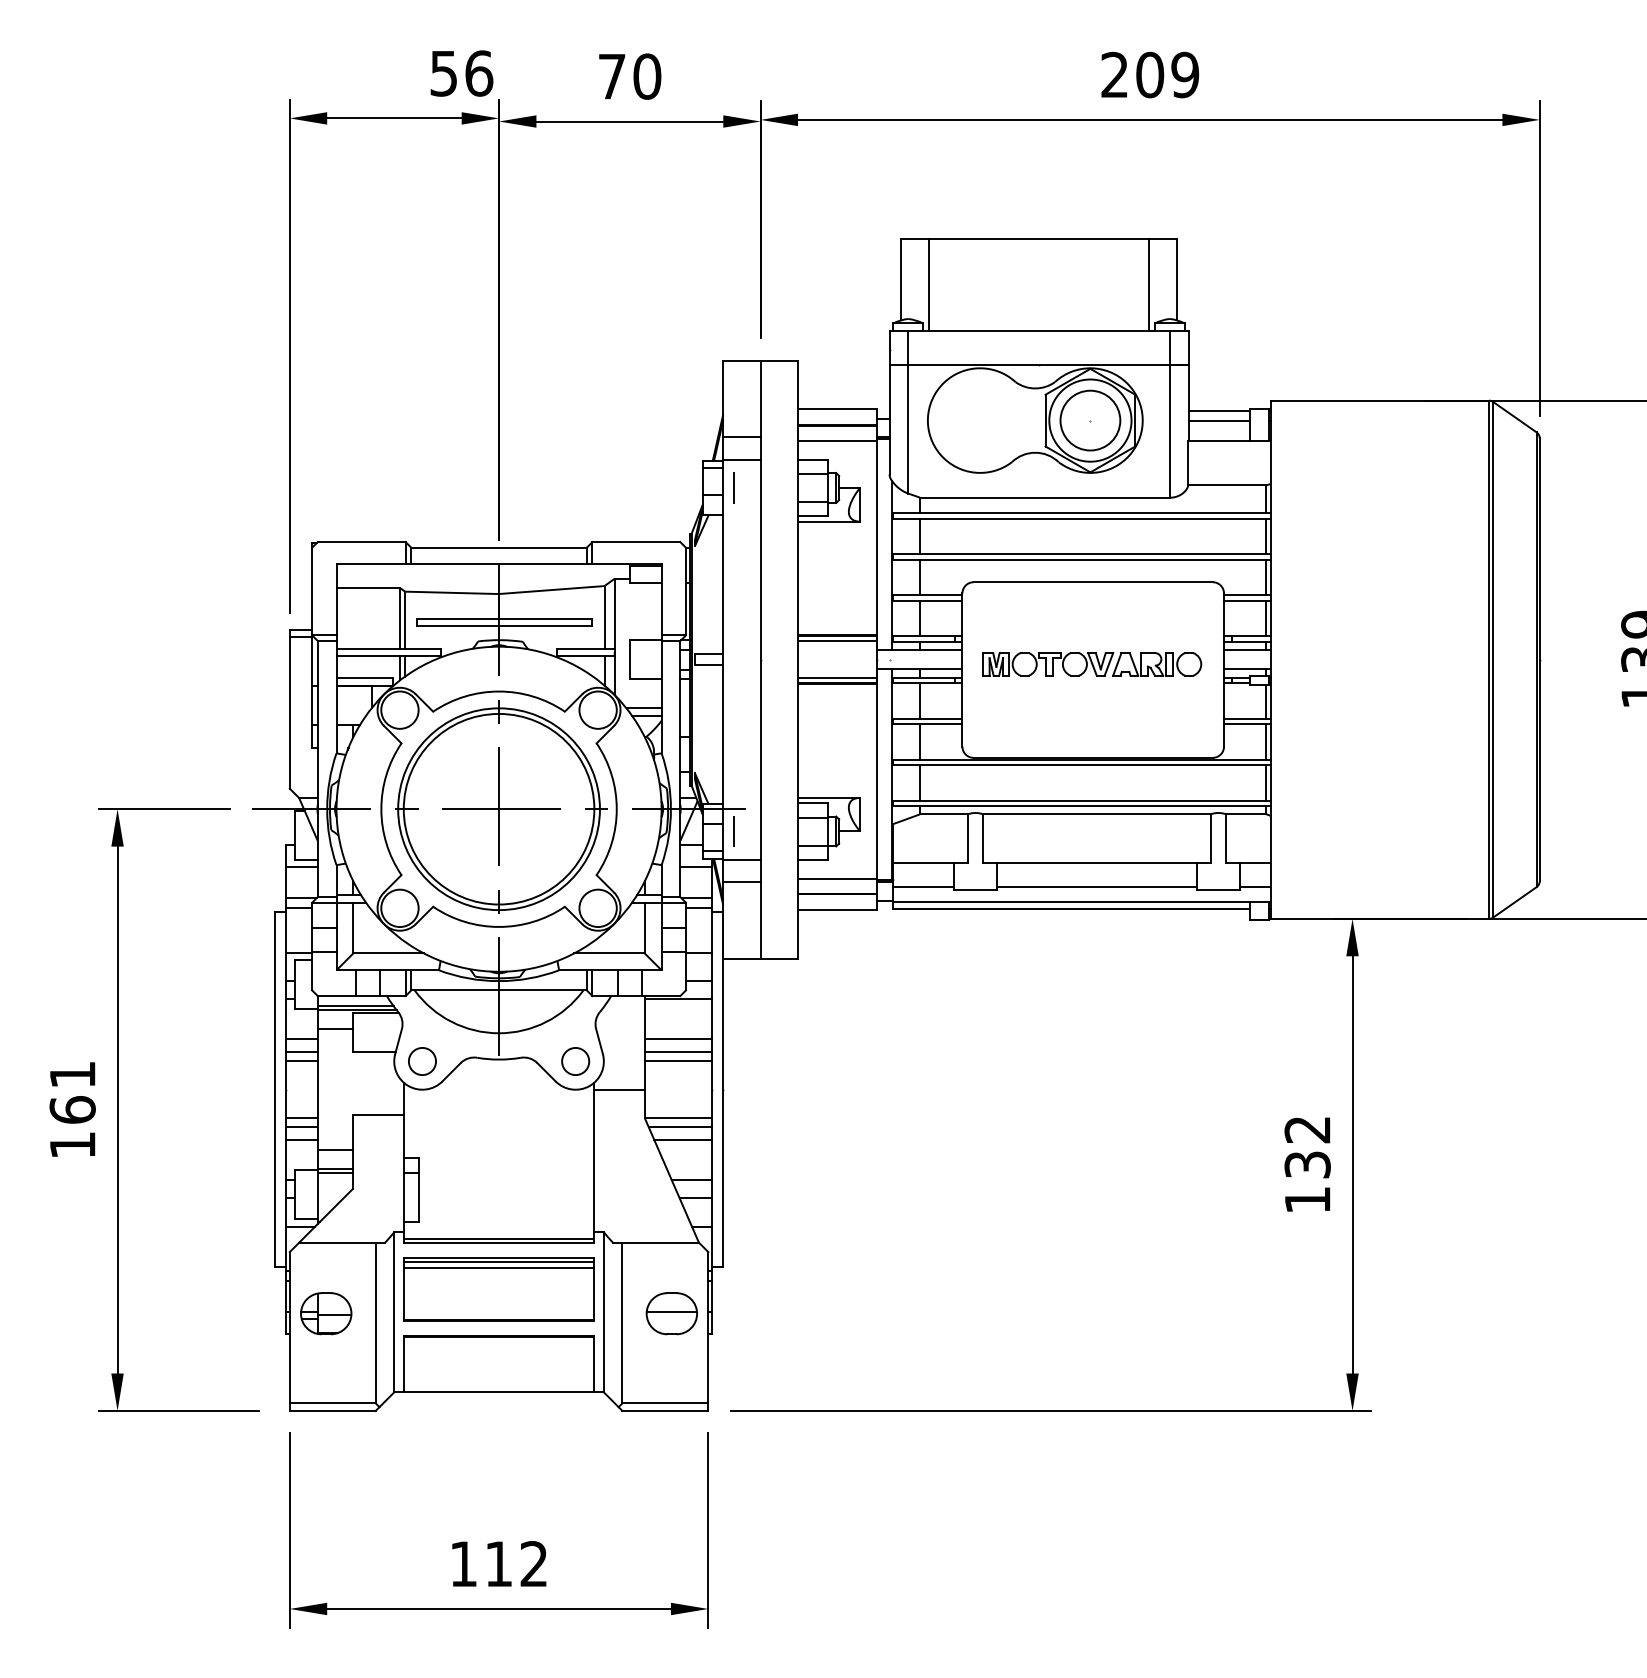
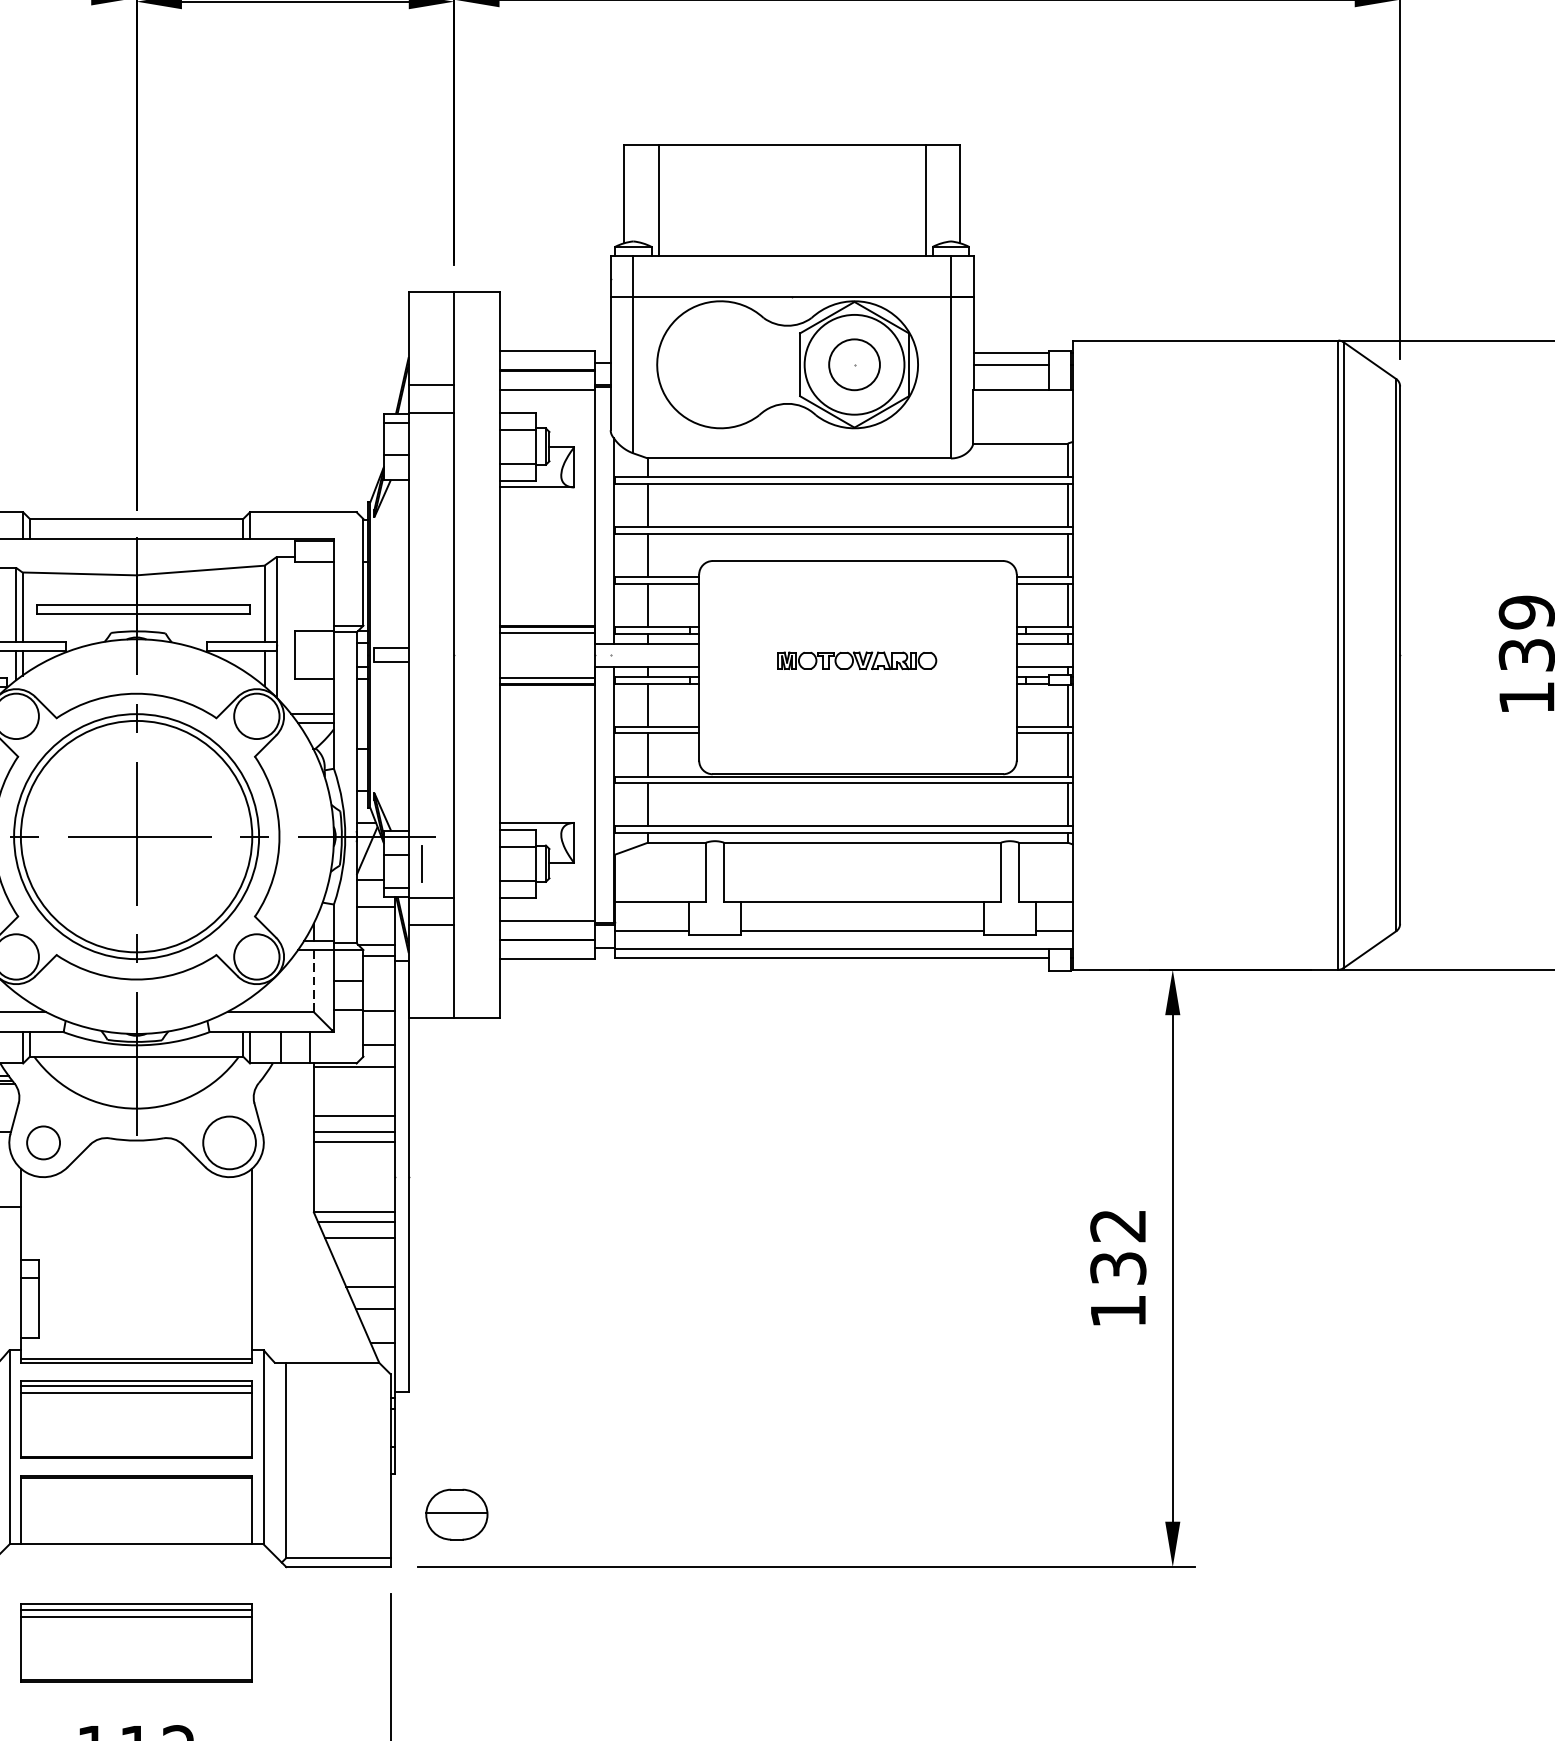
circle: (1090, 420) -> (854, 364), size x0.7
line: (733, 487) -> (421, 446), removed
part: (1092, 664) -> (857, 660), size x0.6
line: (644, 928) -> (313, 981), solid -> dashed
circle: (575, 1061) -> (229, 1142), size x1.6
line: (619, 1089) -> (282, 1176), removed
part: (671, 1313) -> (456, 1514), moved
part: (498, 1473) -> (135, 1643), added

